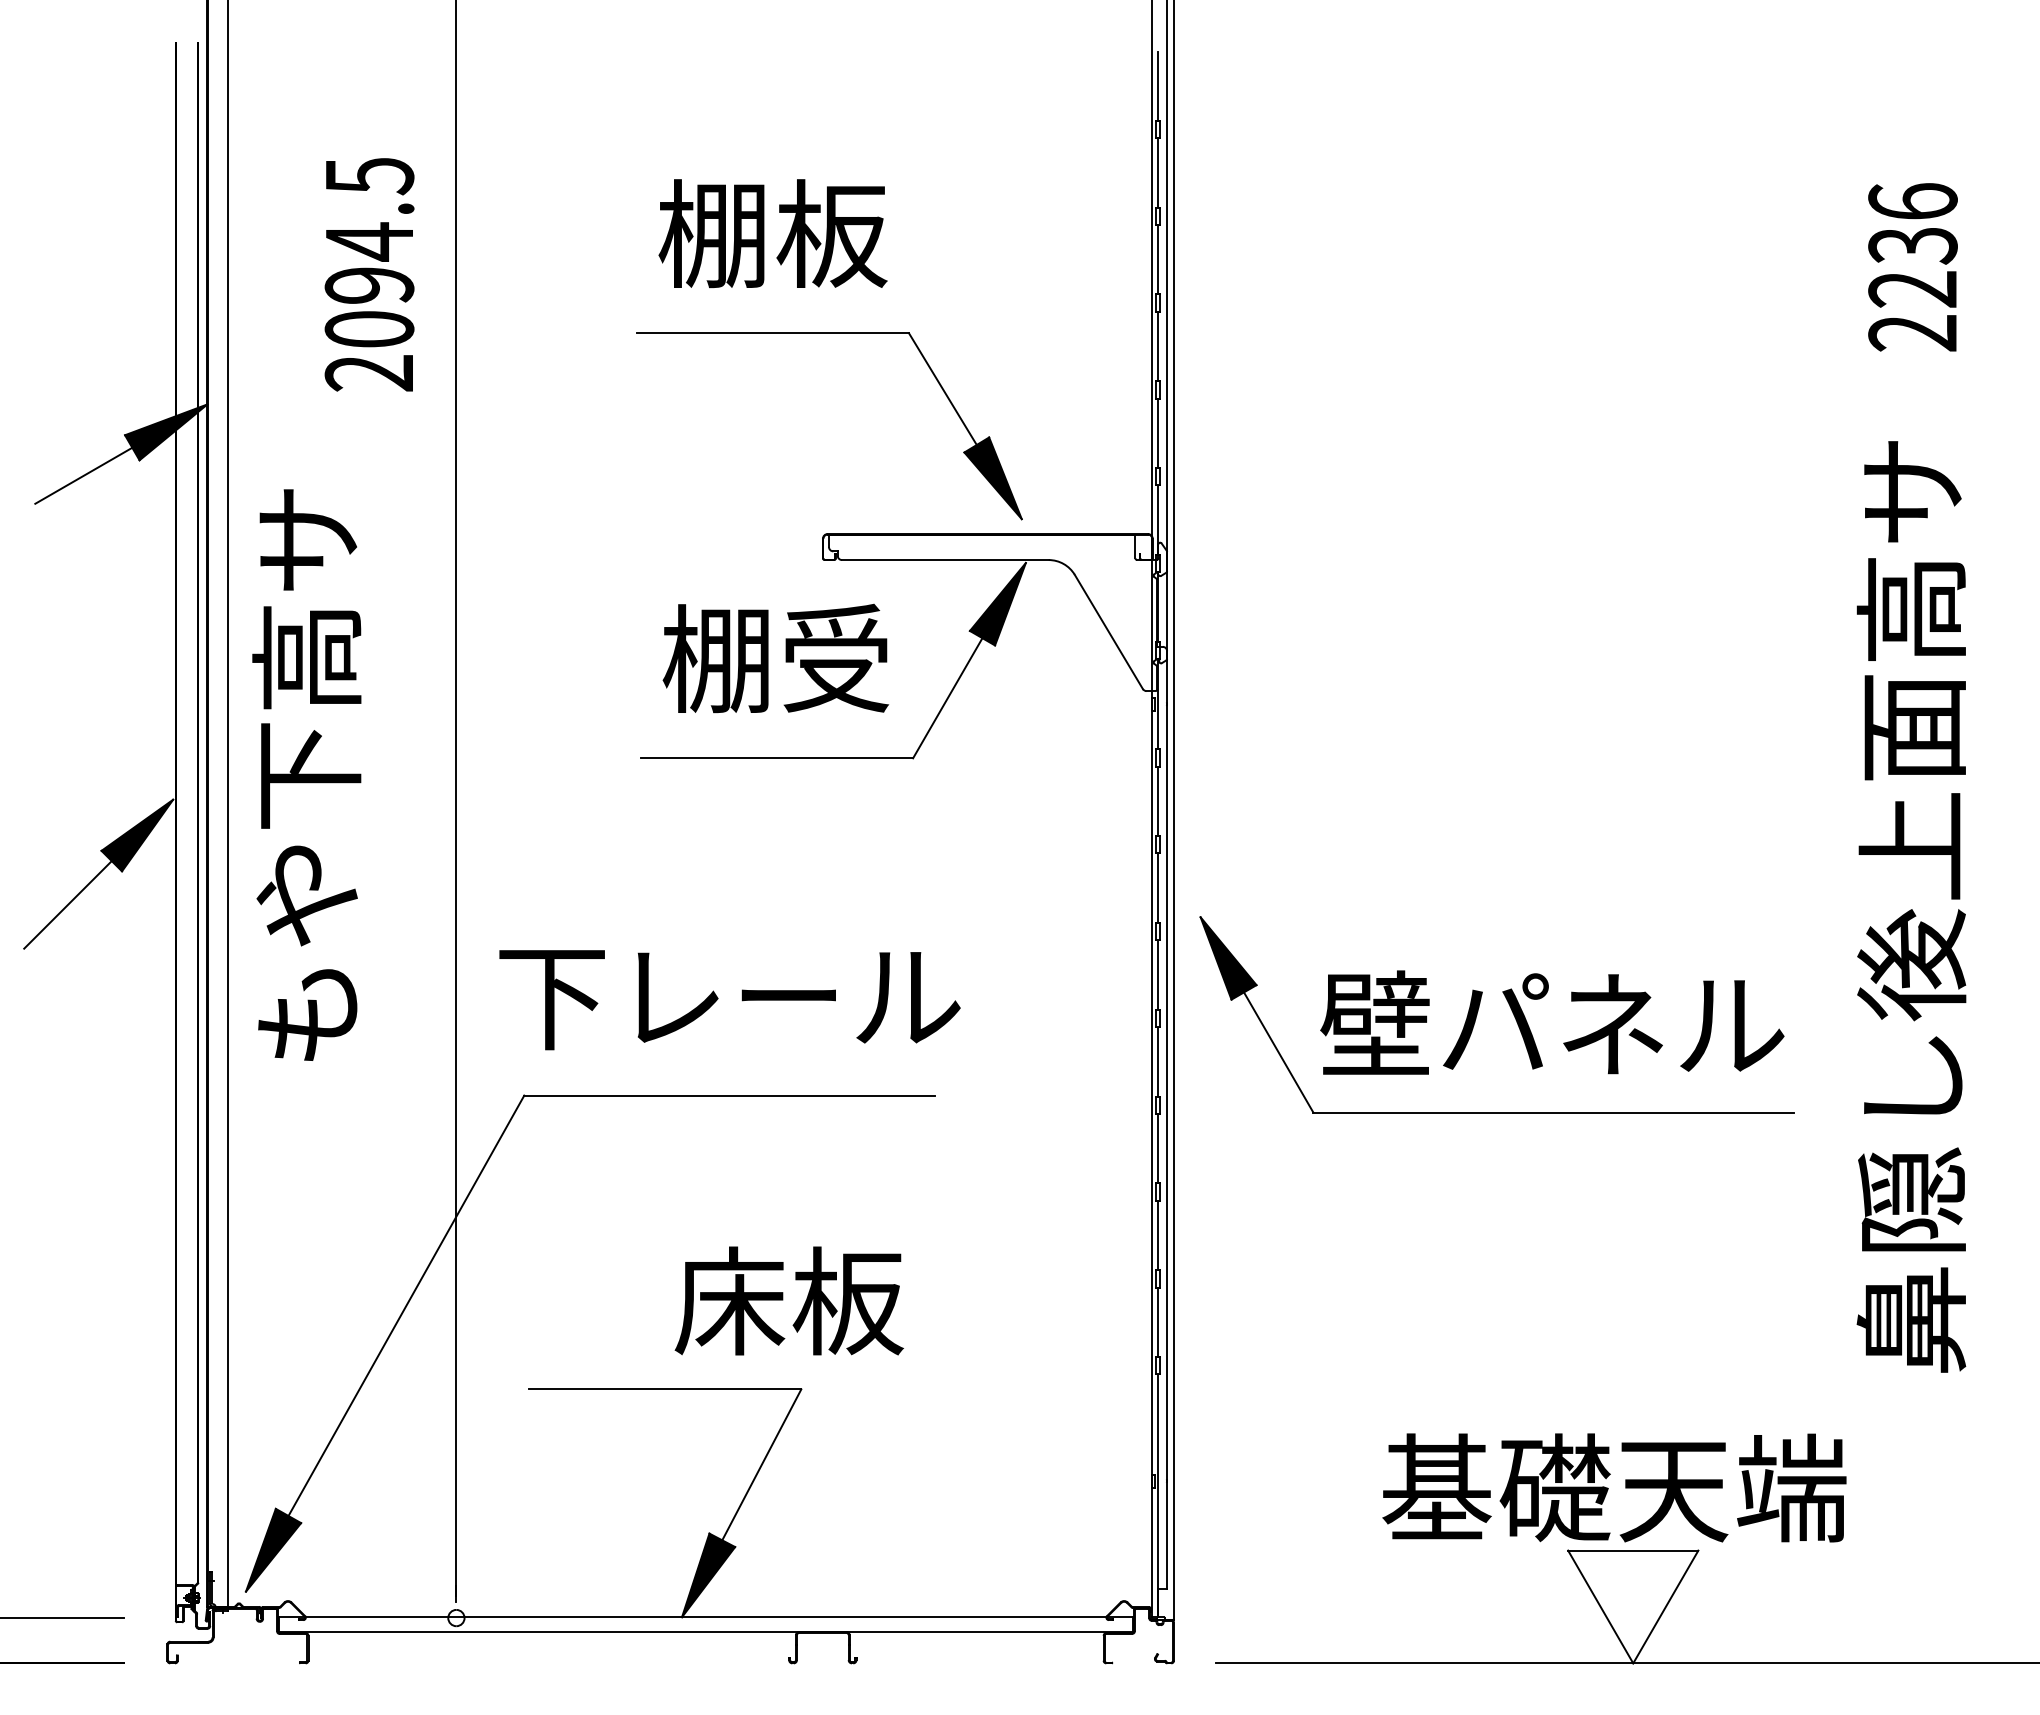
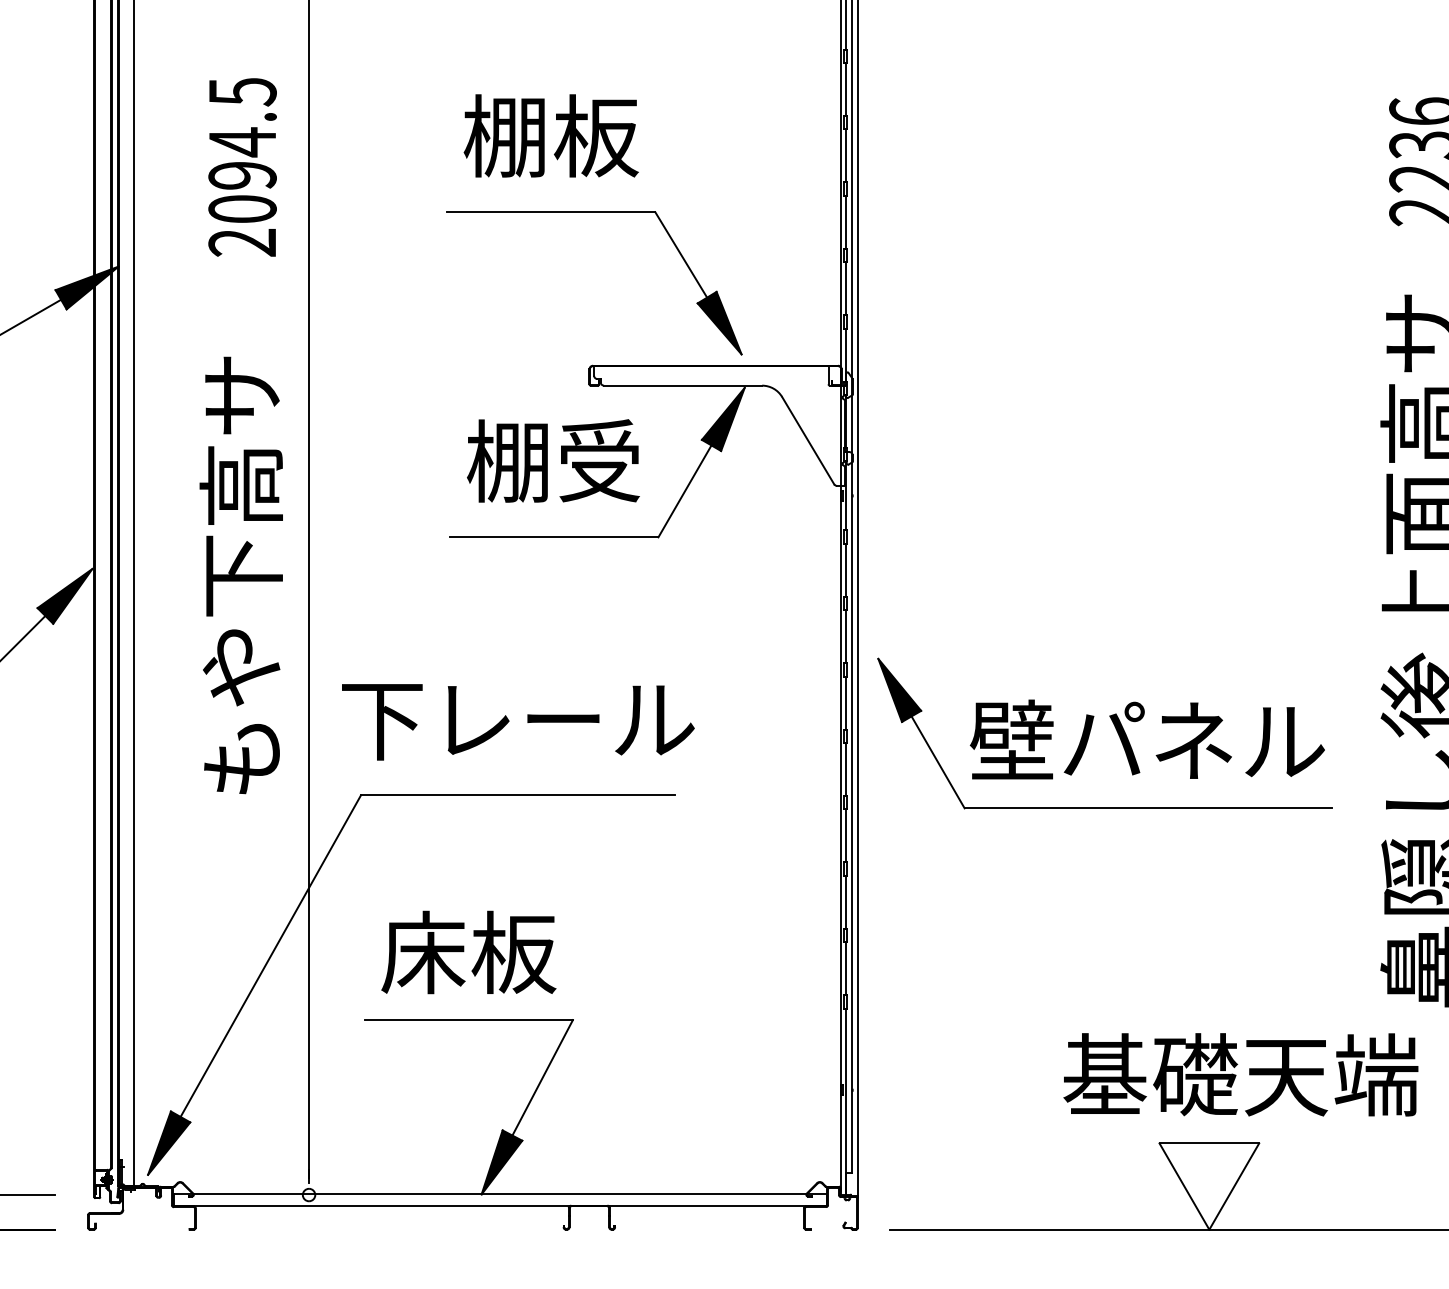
text: (306, 774) -> (241, 574), moved
text: (788, 1300) -> (468, 952), moved
text: (1614, 1487) -> (1240, 1074), moved

